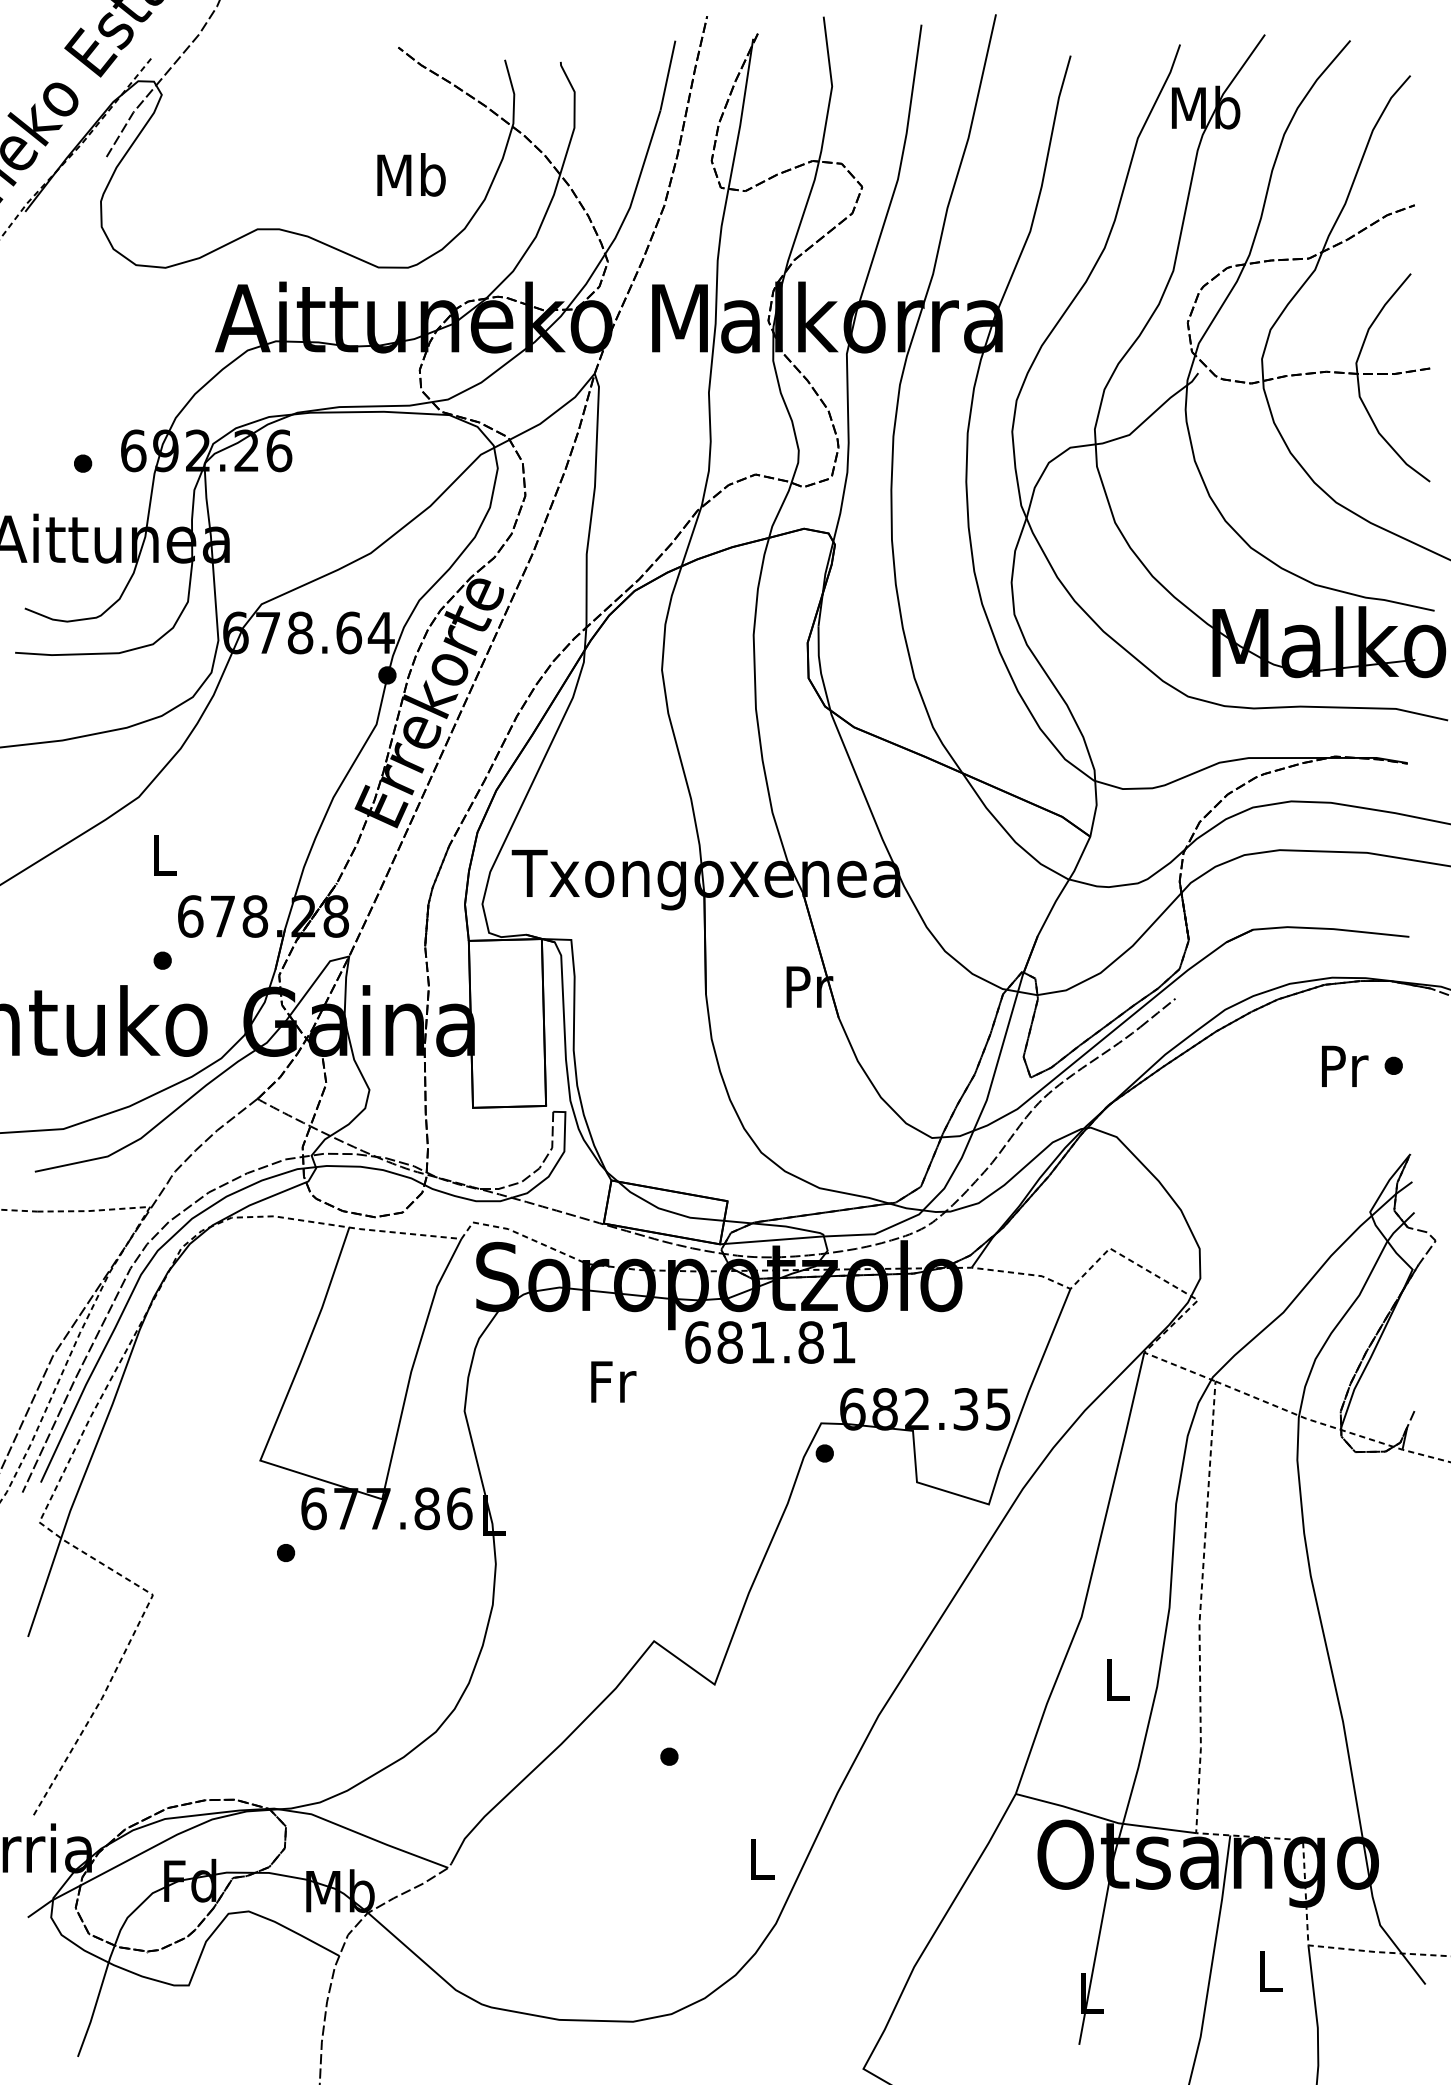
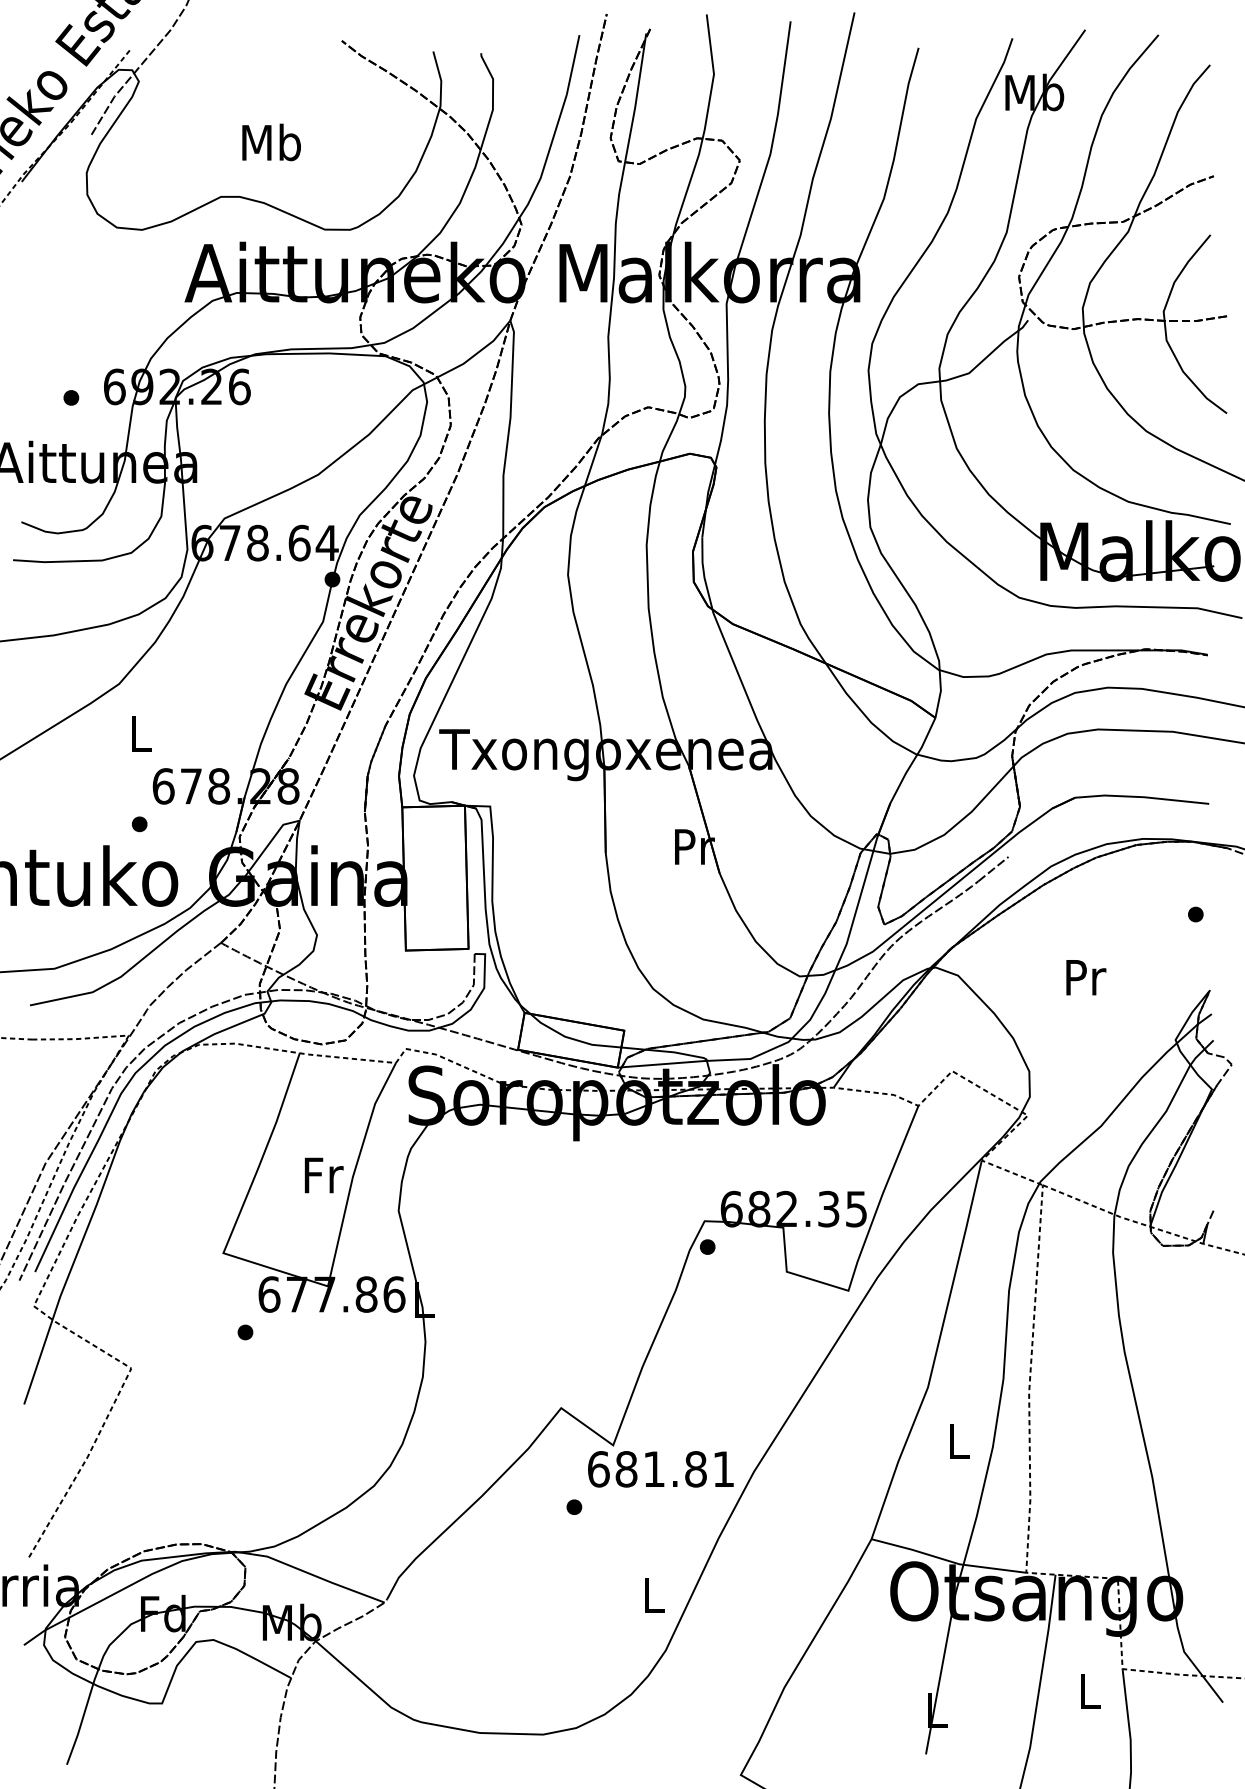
text: (411, 174) -> (271, 142), moved
text: (1345, 1065) -> (1086, 976), moved
text: (770, 1342) -> (661, 1469), moved
text: (613, 1381) -> (323, 1175), moved

